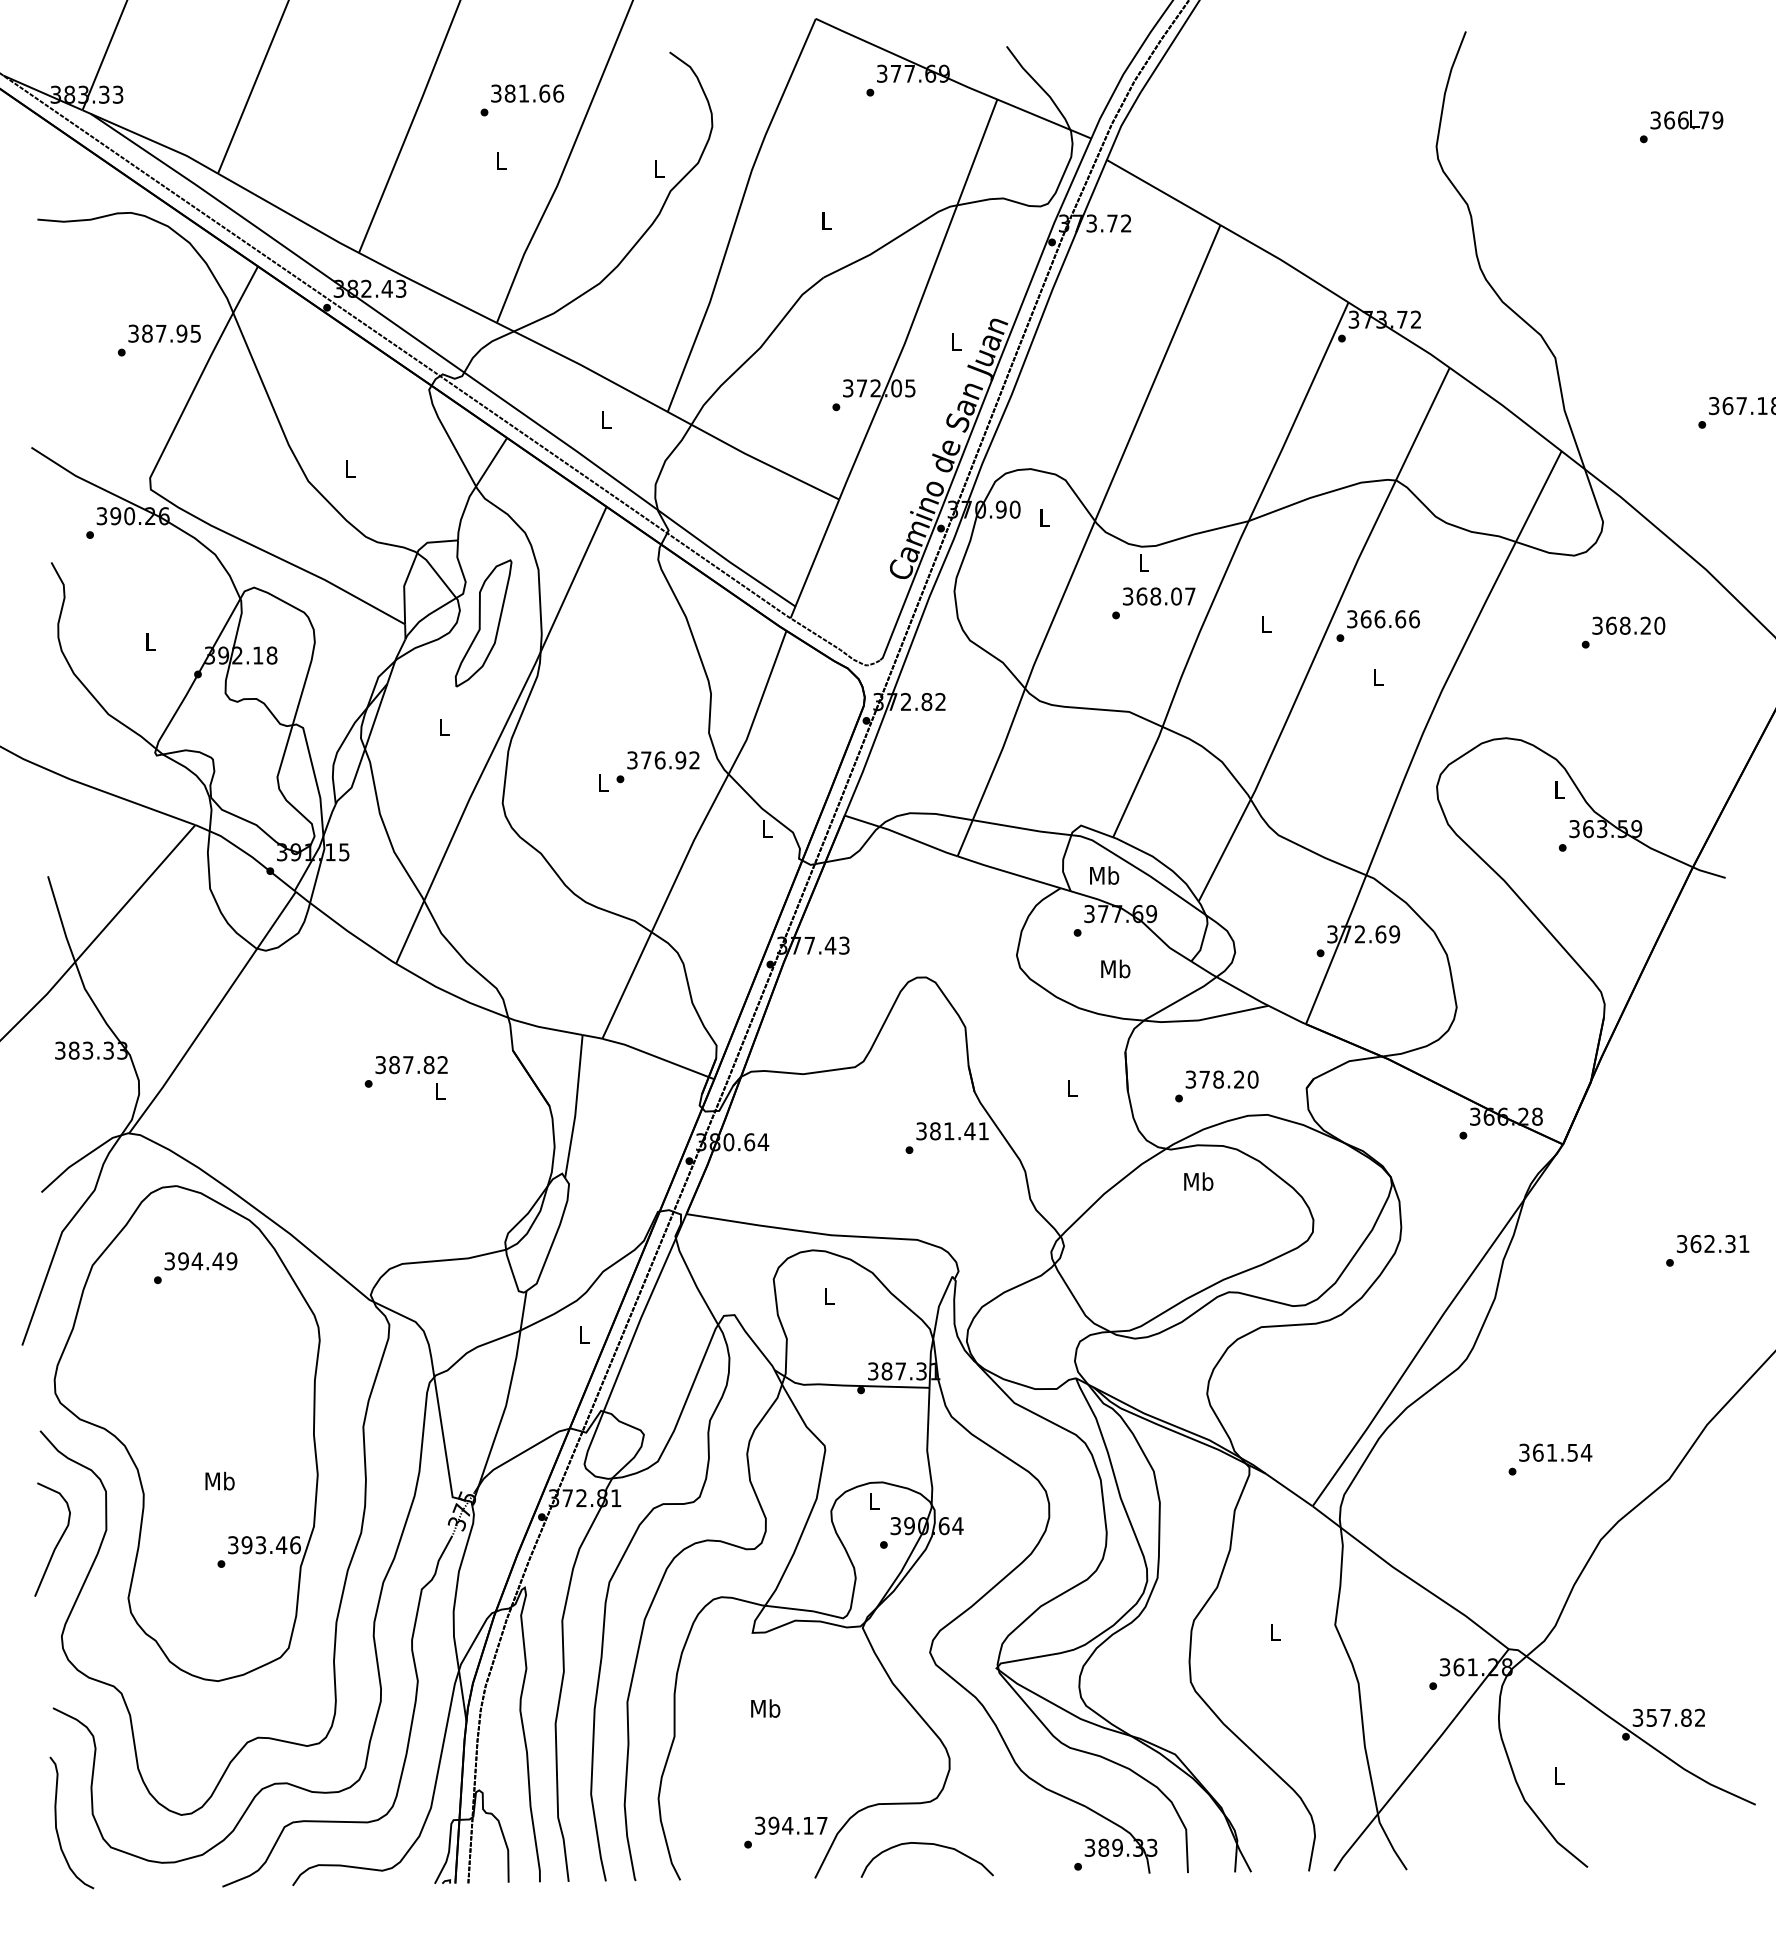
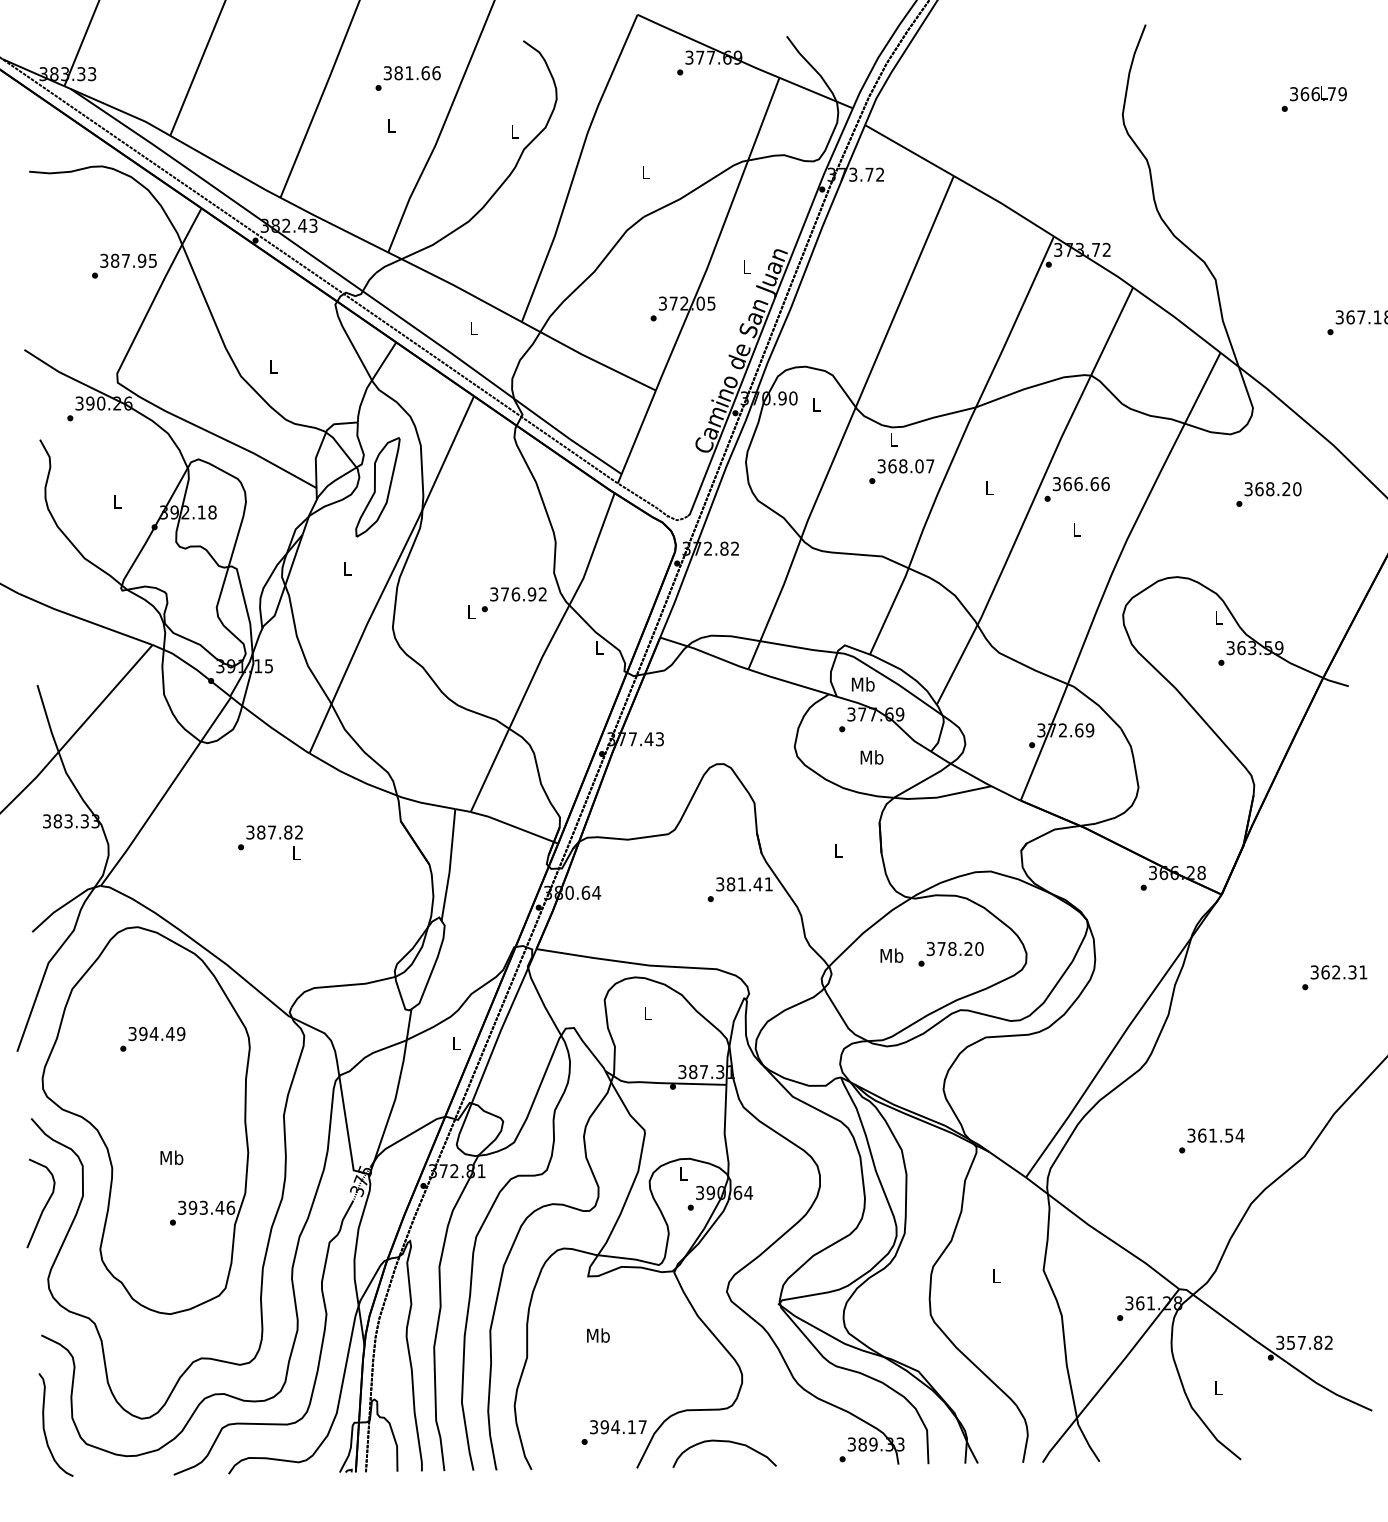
text: (406, 1077) -> (270, 842), moved
text: (1216, 1085) -> (950, 953), moved
text: (1198, 1181) -> (891, 955), moved
text: (195, 1268) -> (152, 1039), moved

